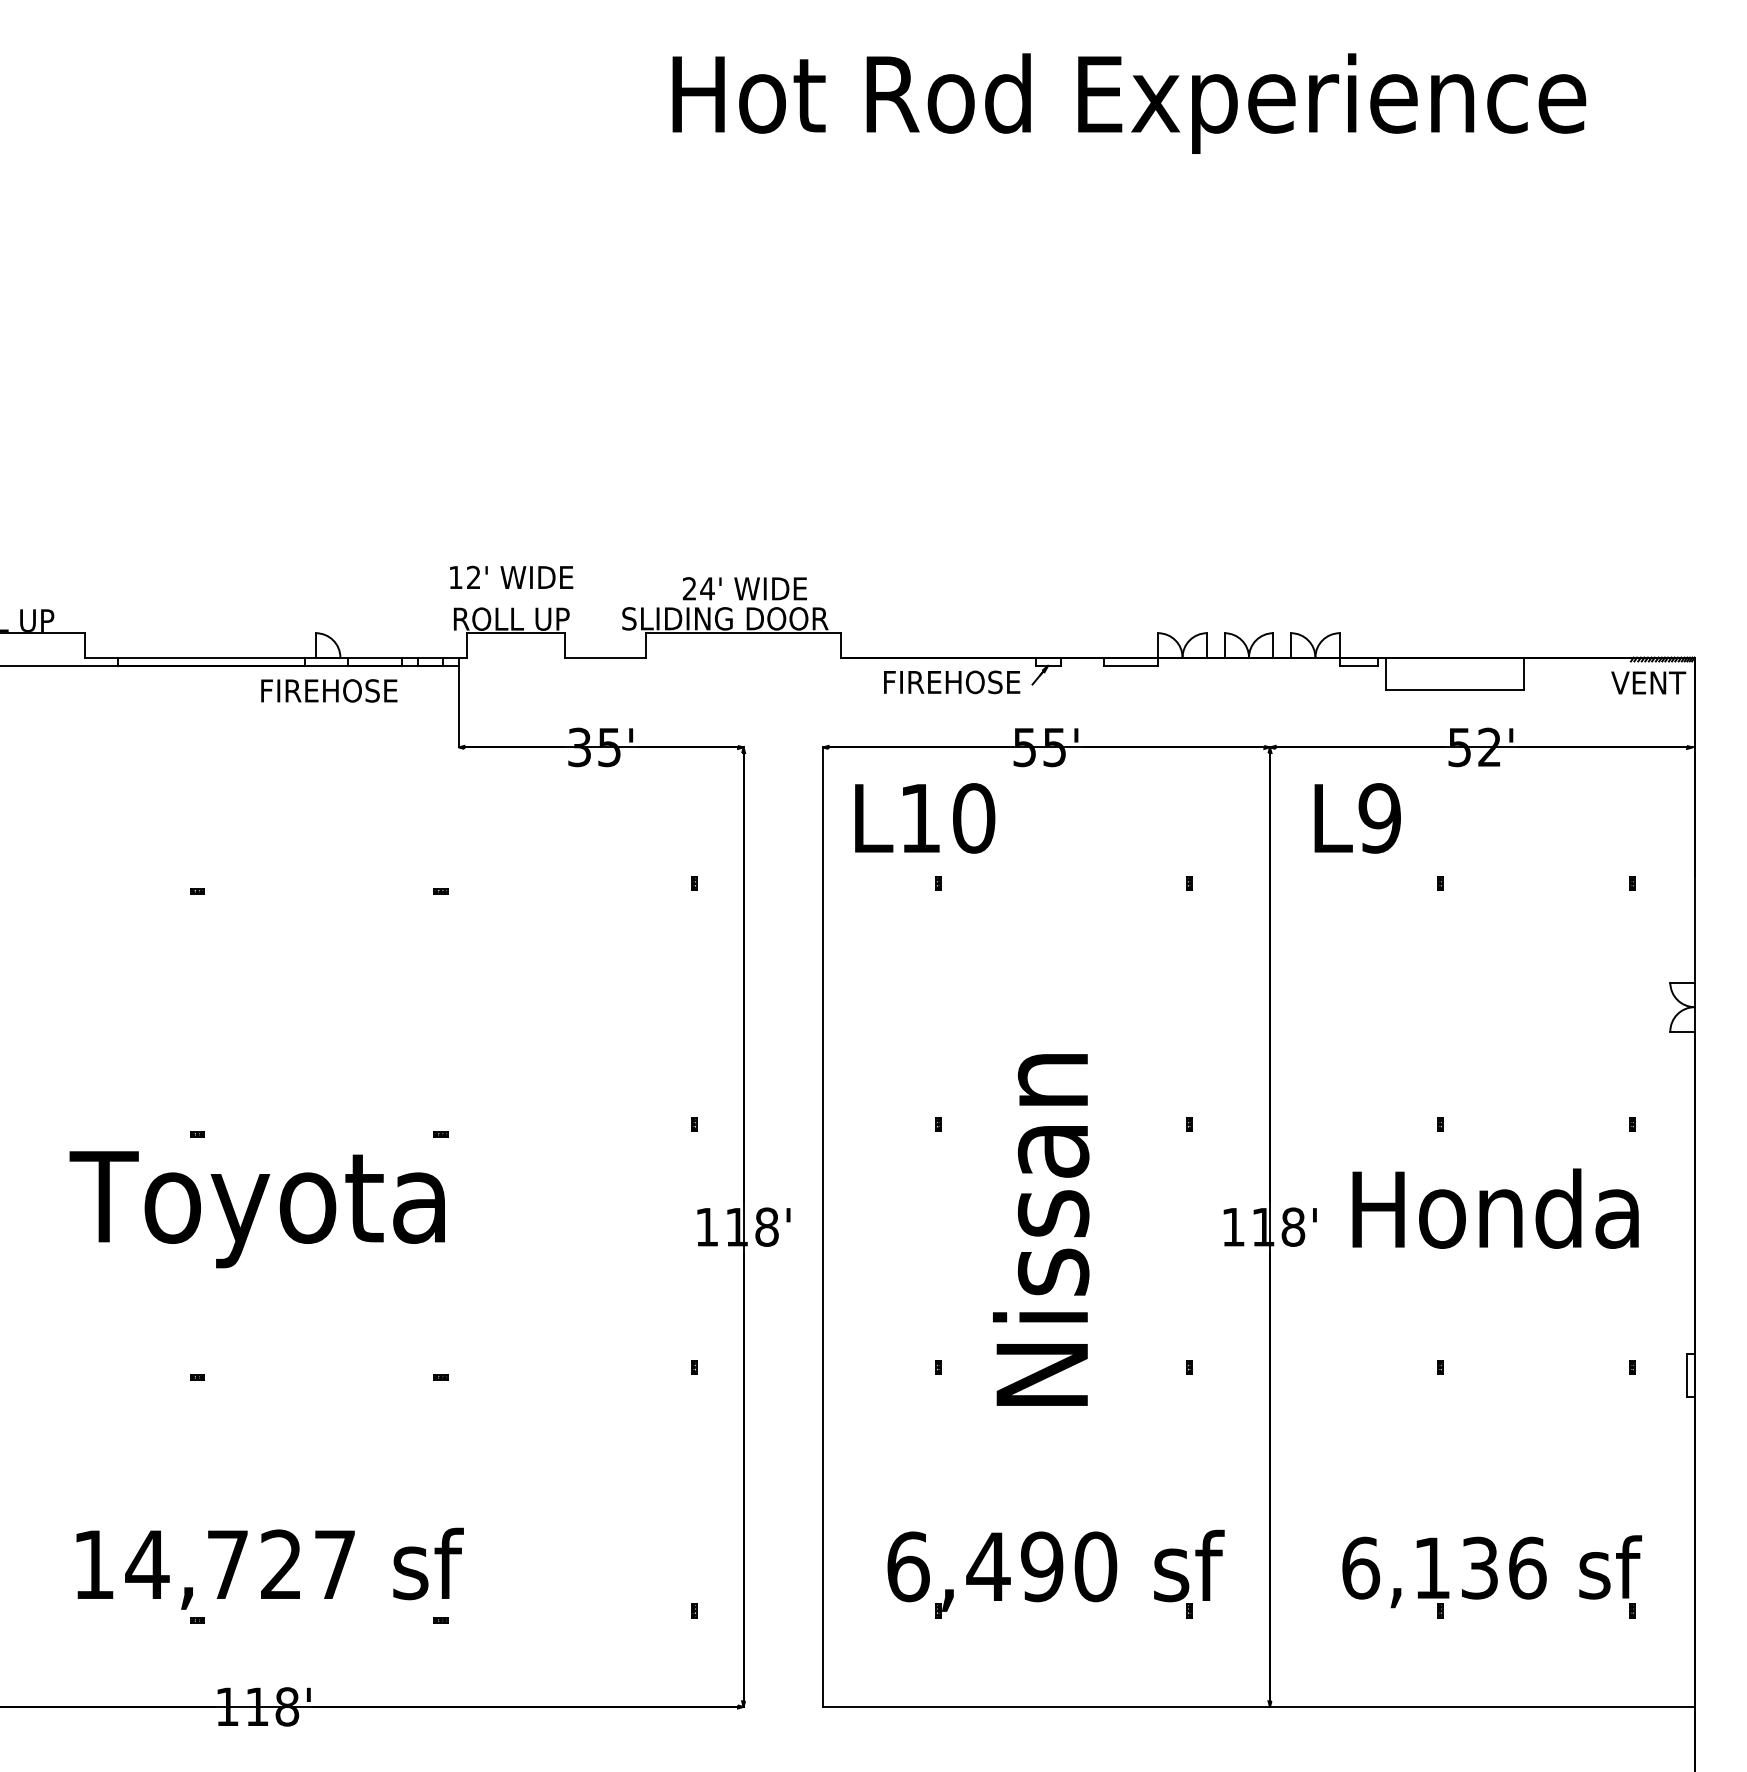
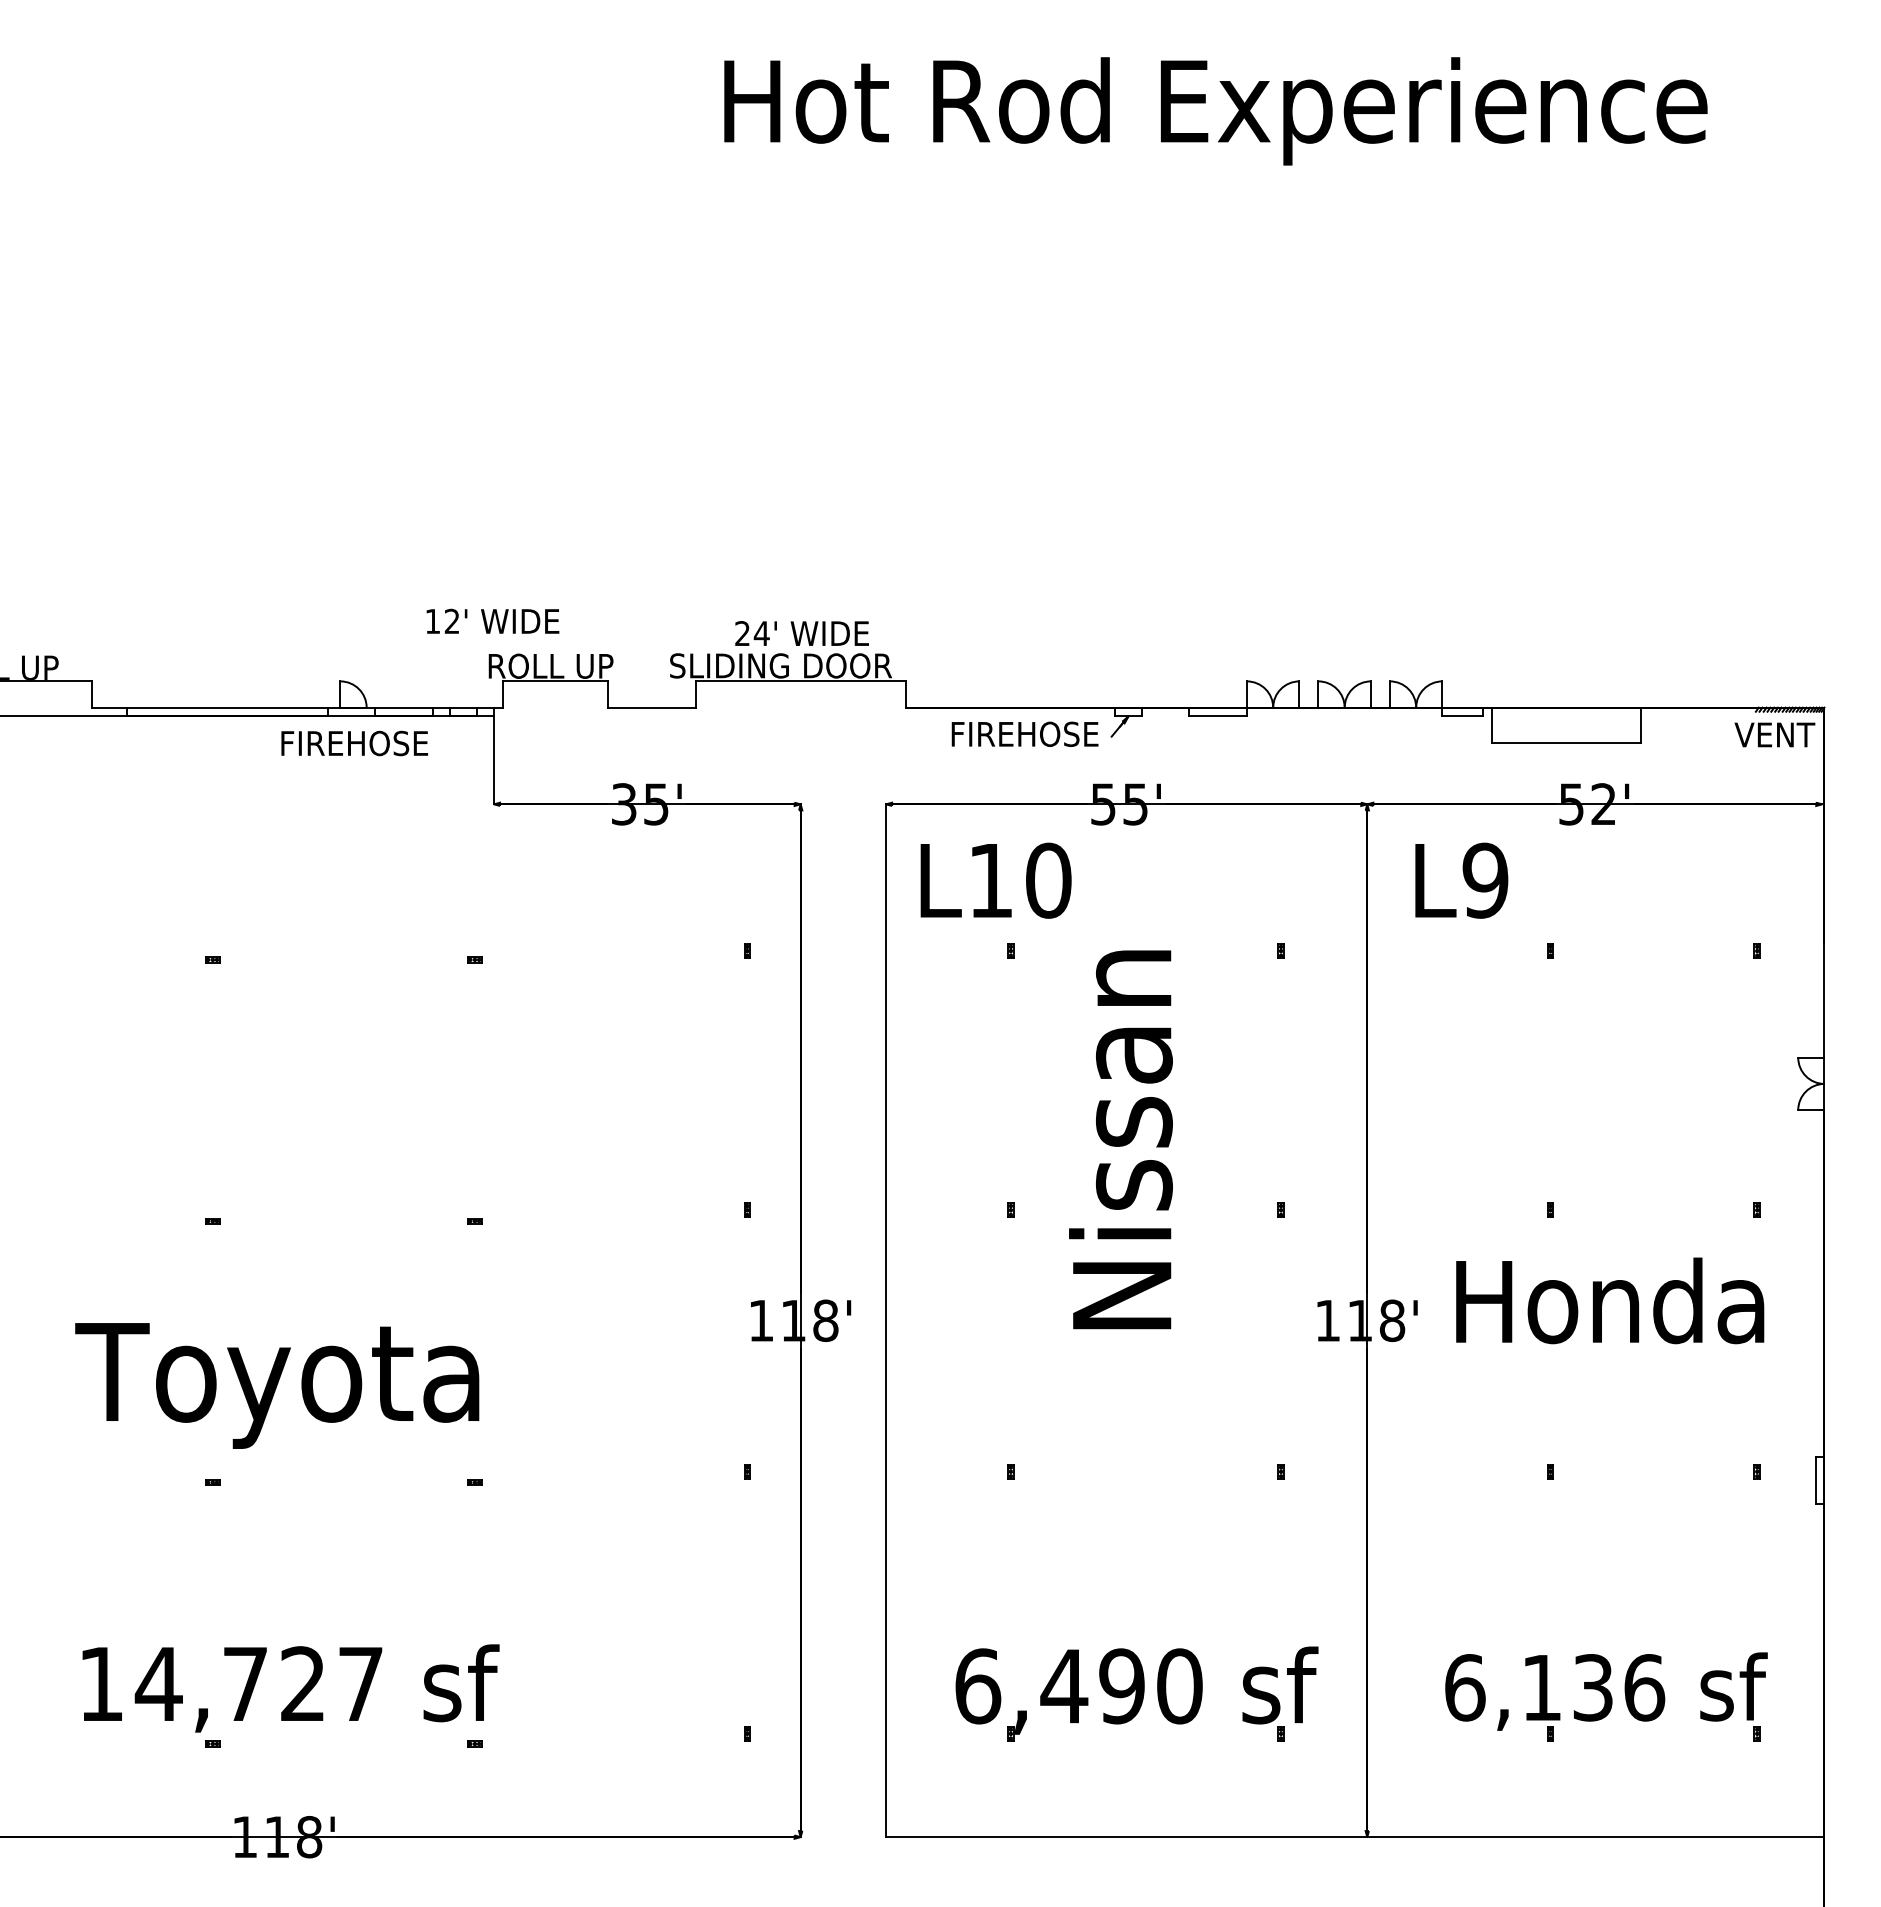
text: (511, 576) -> (492, 620), moved
text: (257, 1209) -> (277, 1385), moved
text: (1040, 1229) -> (1120, 1139), moved

